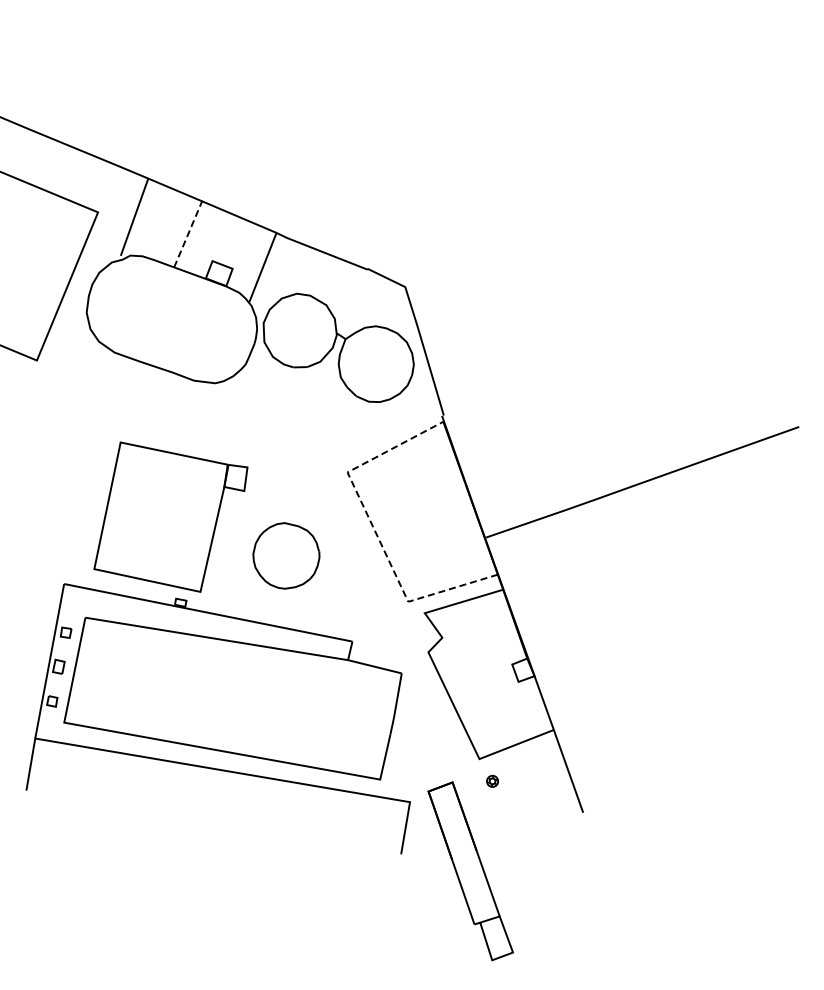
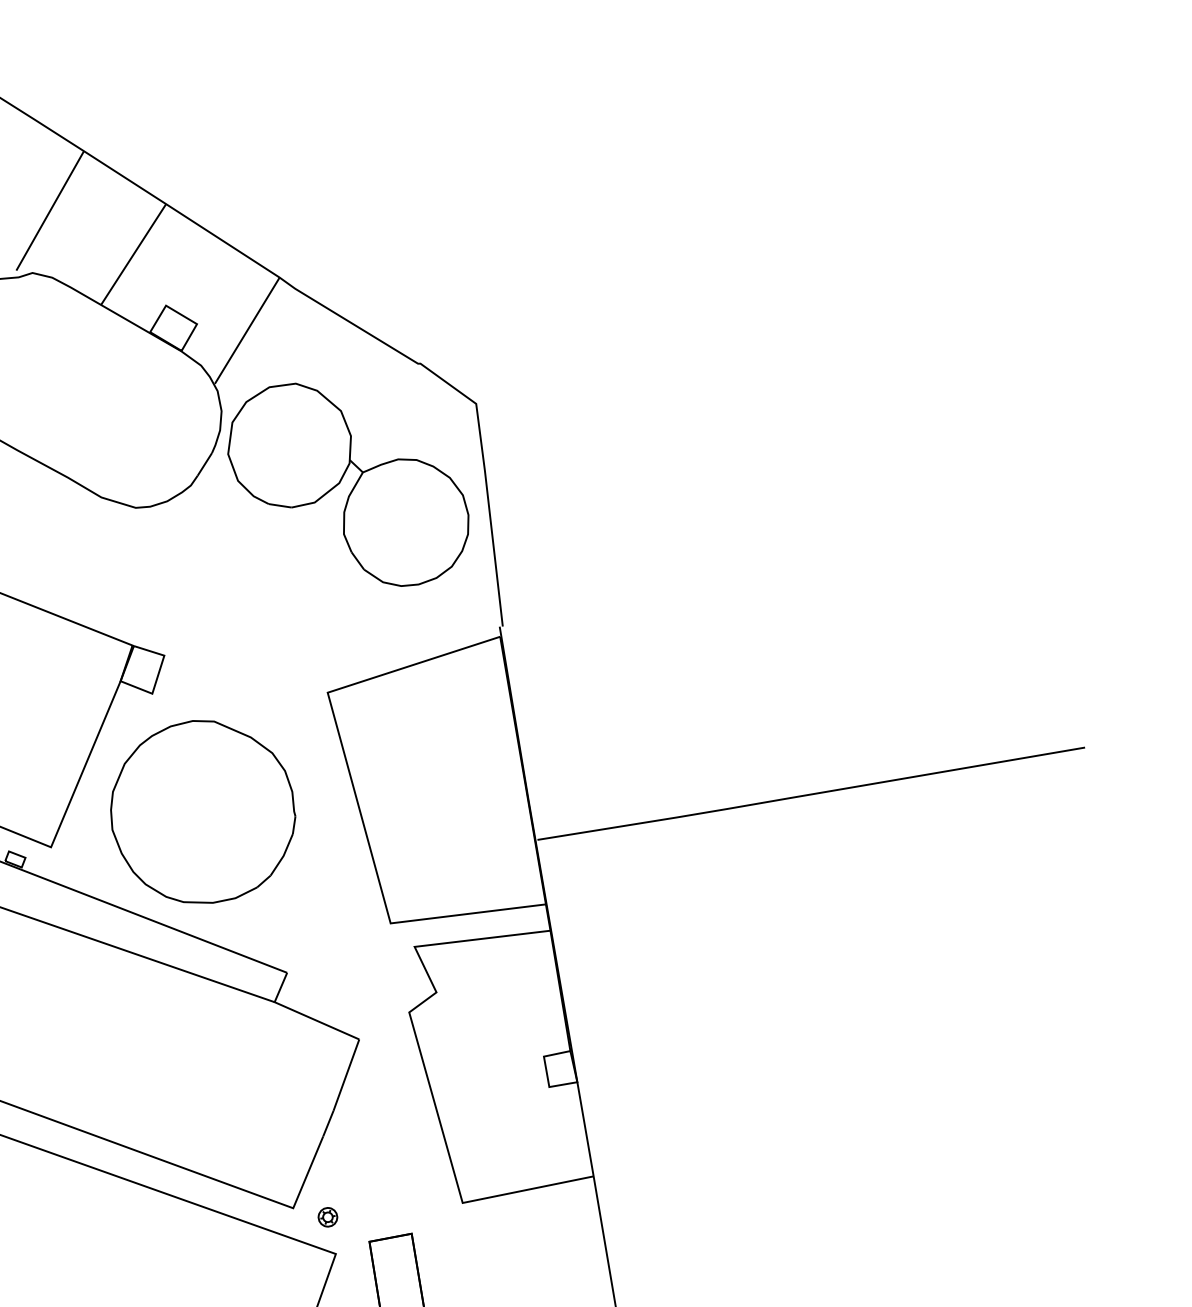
line: (188, 234) -> (134, 254), dashed -> solid
line: (374, 530) -> (355, 796), dashed -> solid
part: (286, 555) -> (203, 812), size x1.67
part: (492, 780) -> (328, 1215), moved

